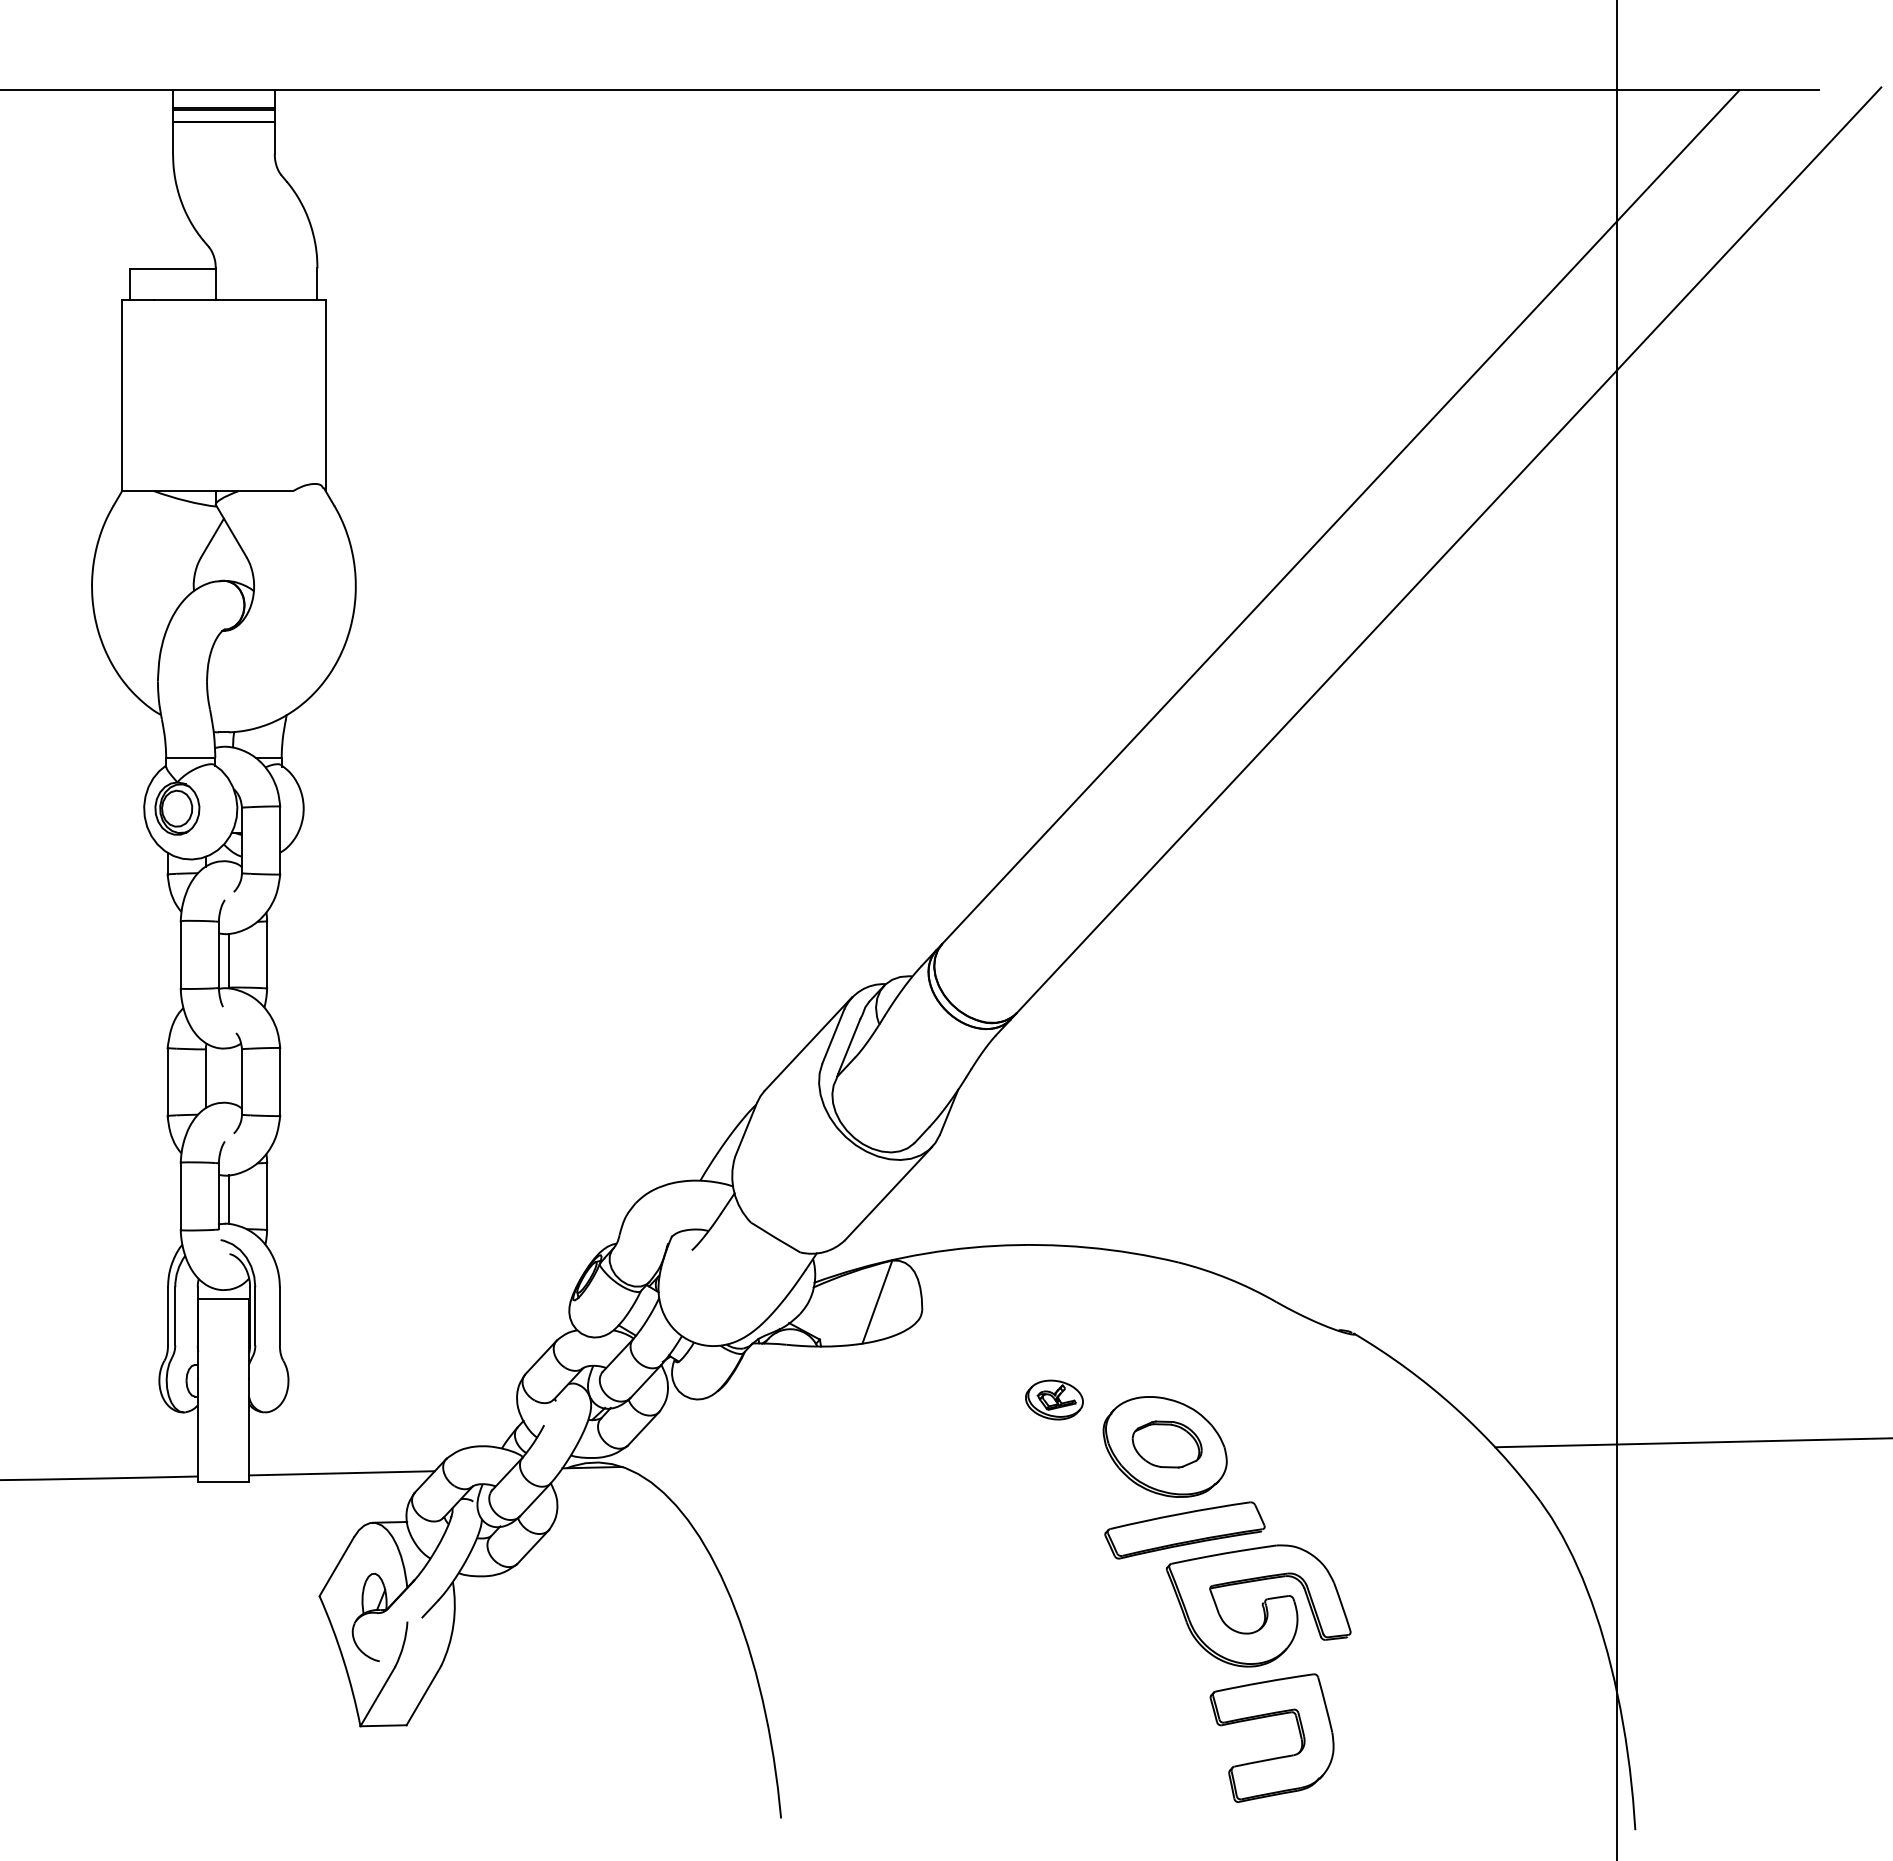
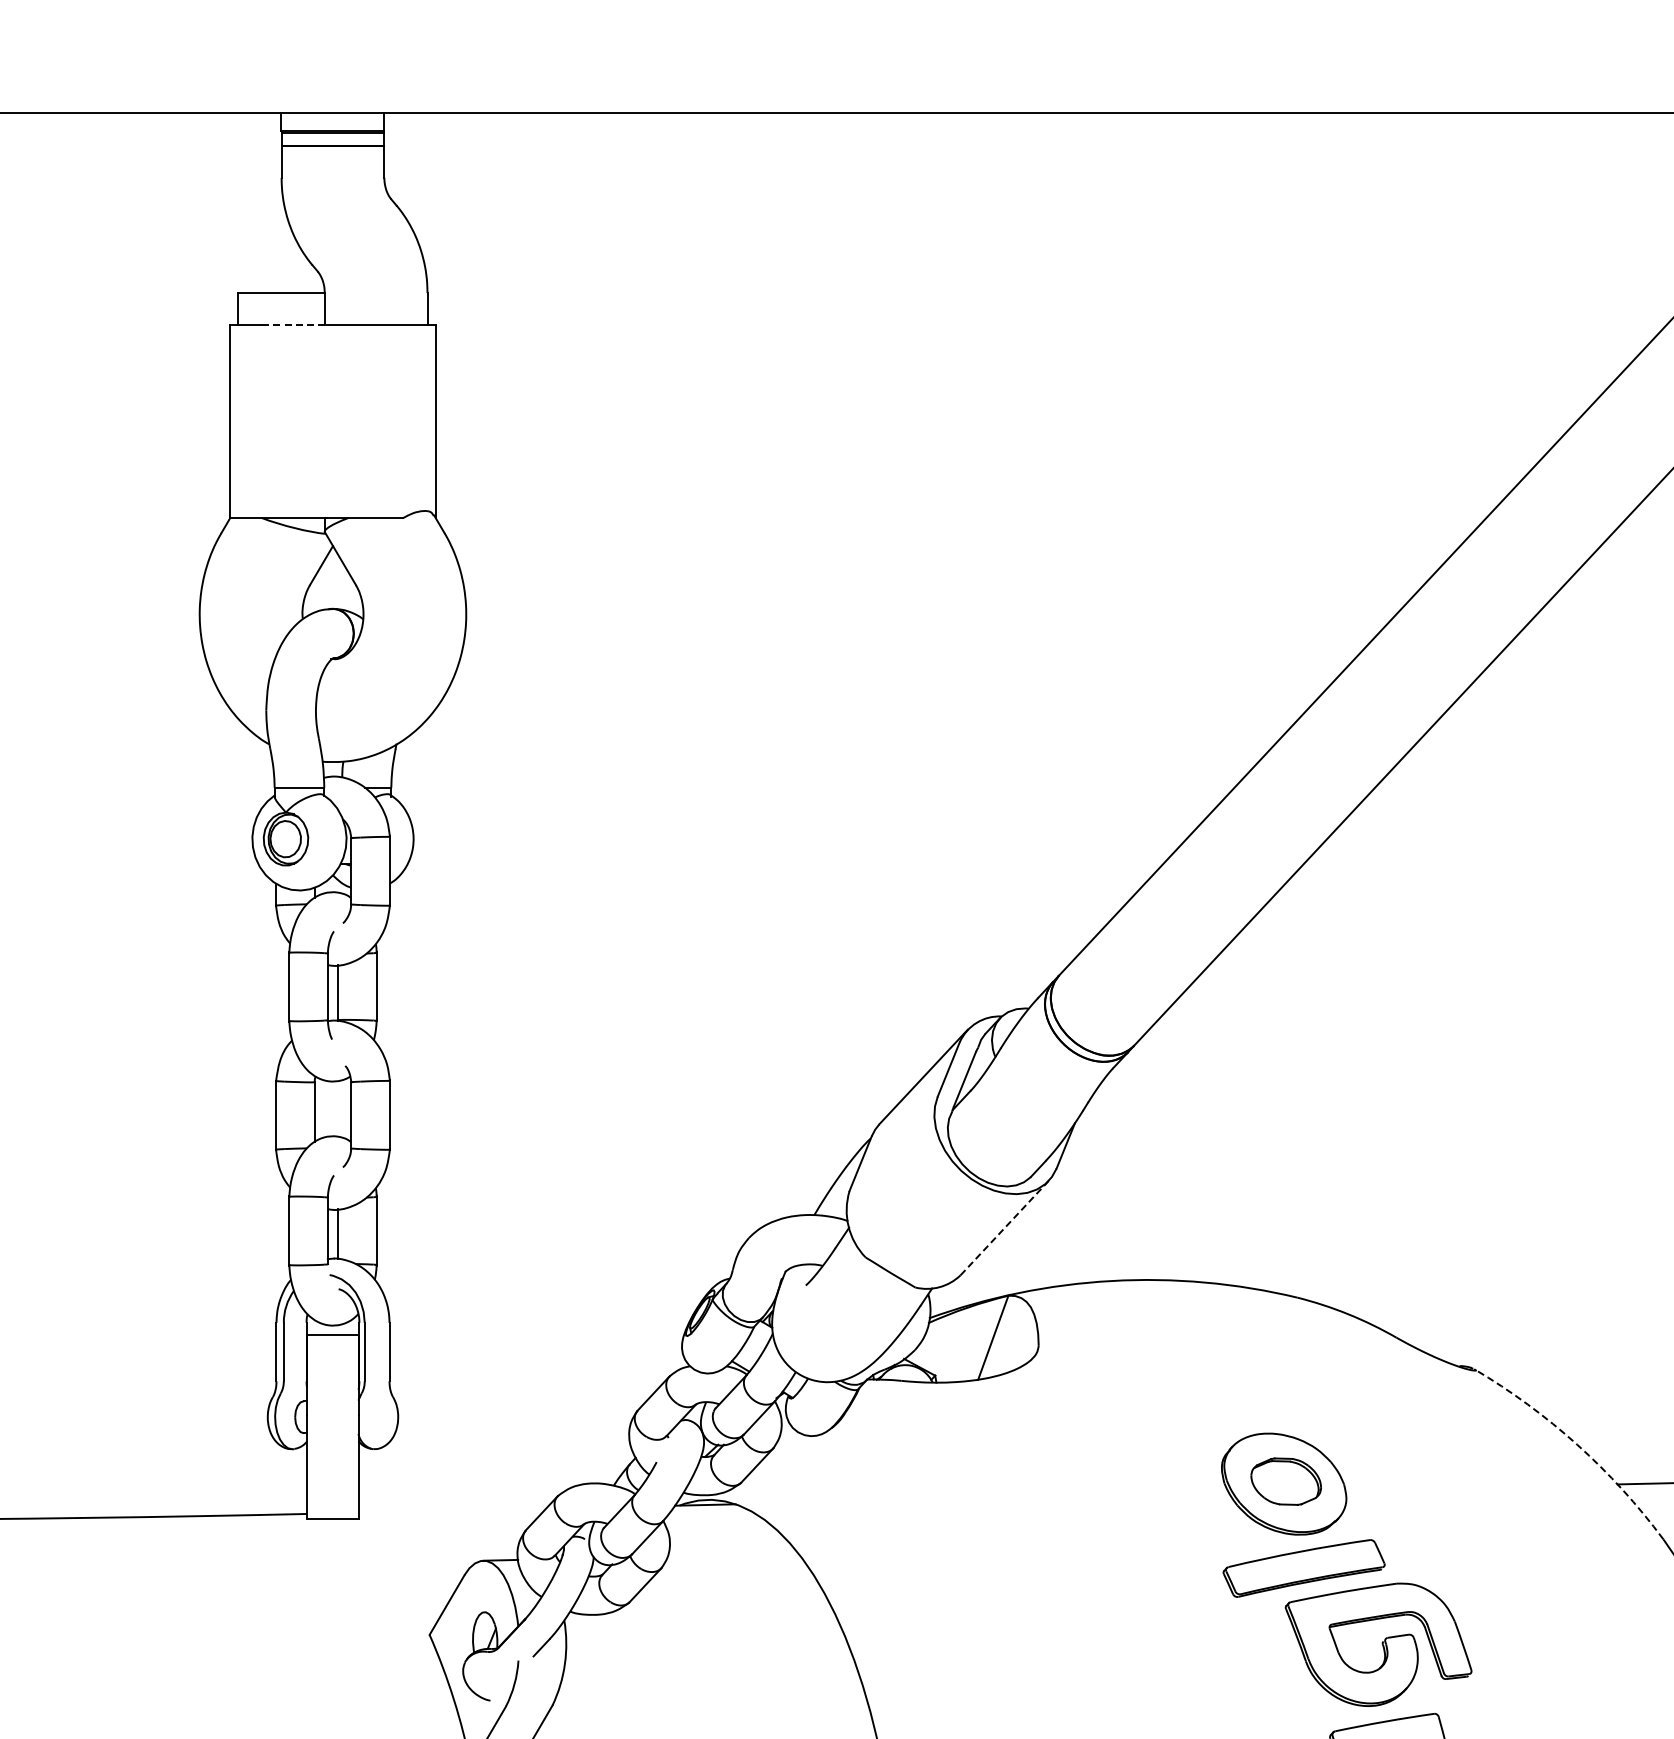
line: (186, 300) -> (295, 325), solid -> dashed
line: (888, 1193) -> (1004, 1227), solid -> dashed
part: (1054, 1399) -> (1172, 1436), removed
arc: (1455, 1408) -> (1577, 1445), solid -> dashed
line: (341, 1473) -> (451, 1510), removed

